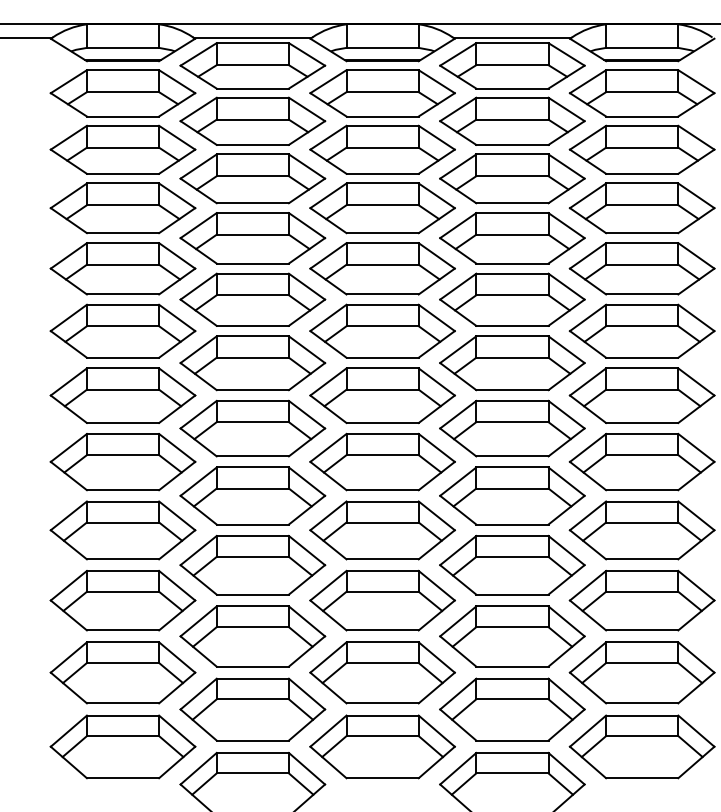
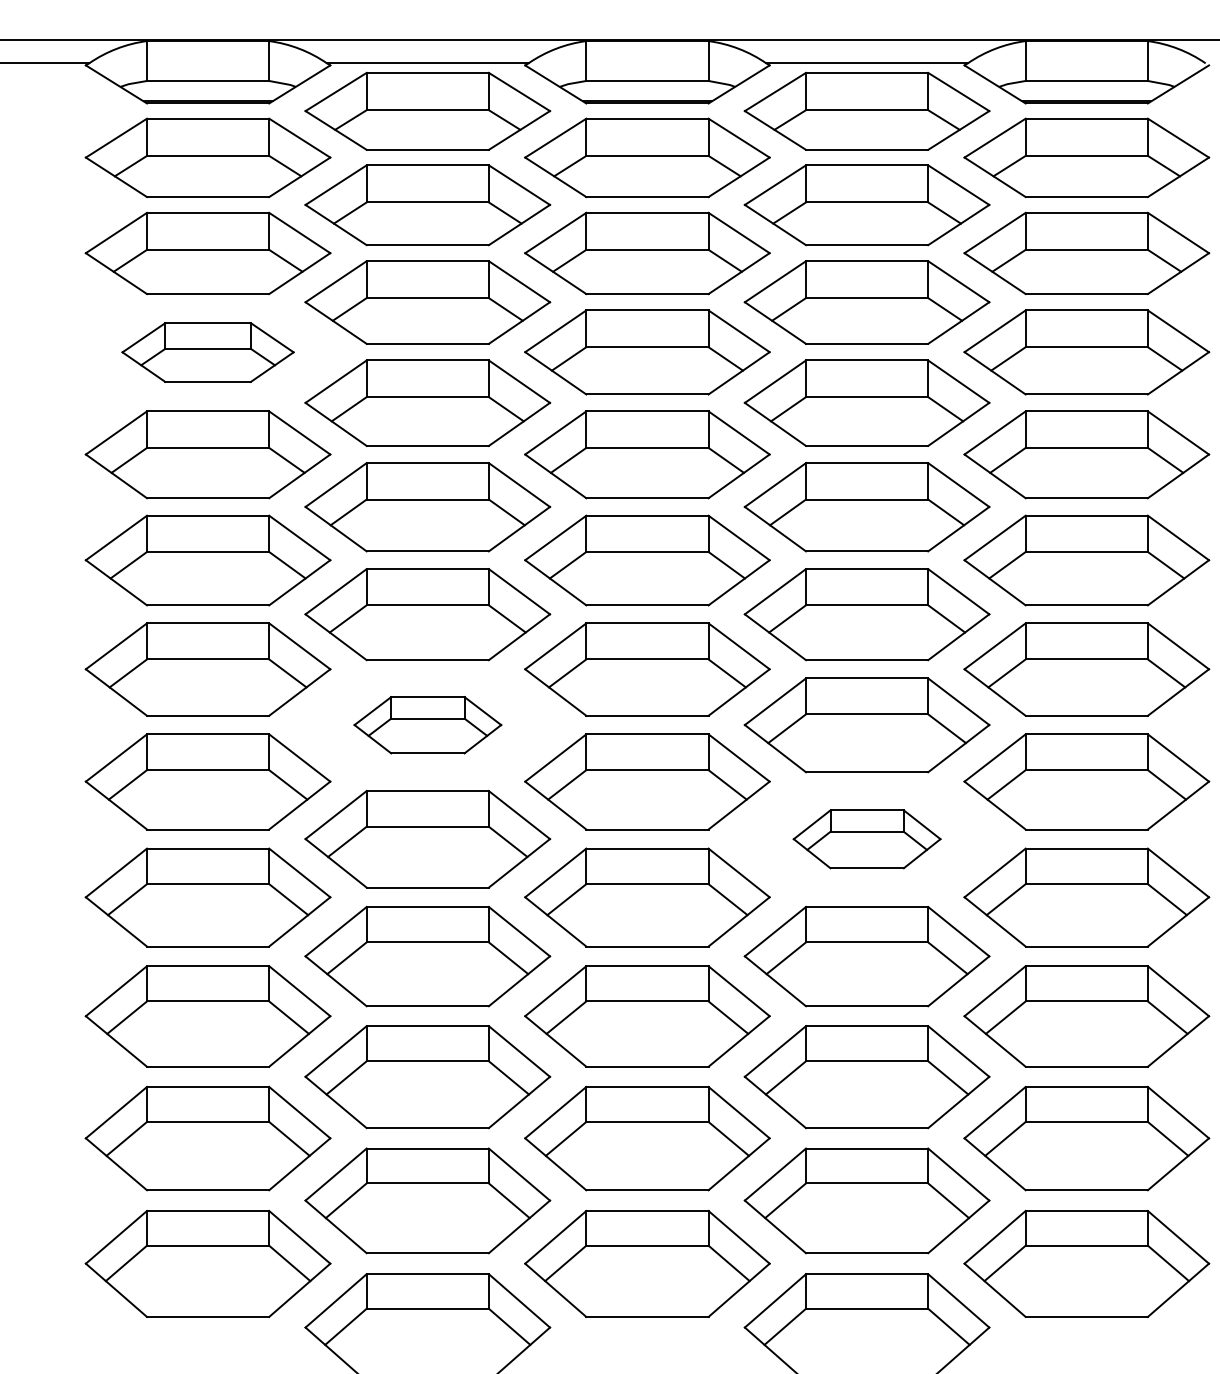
part: (122, 208) -> (207, 352), size x0.7
part: (252, 428) -> (427, 725), size x0.6
part: (512, 495) -> (867, 838), size x0.6

